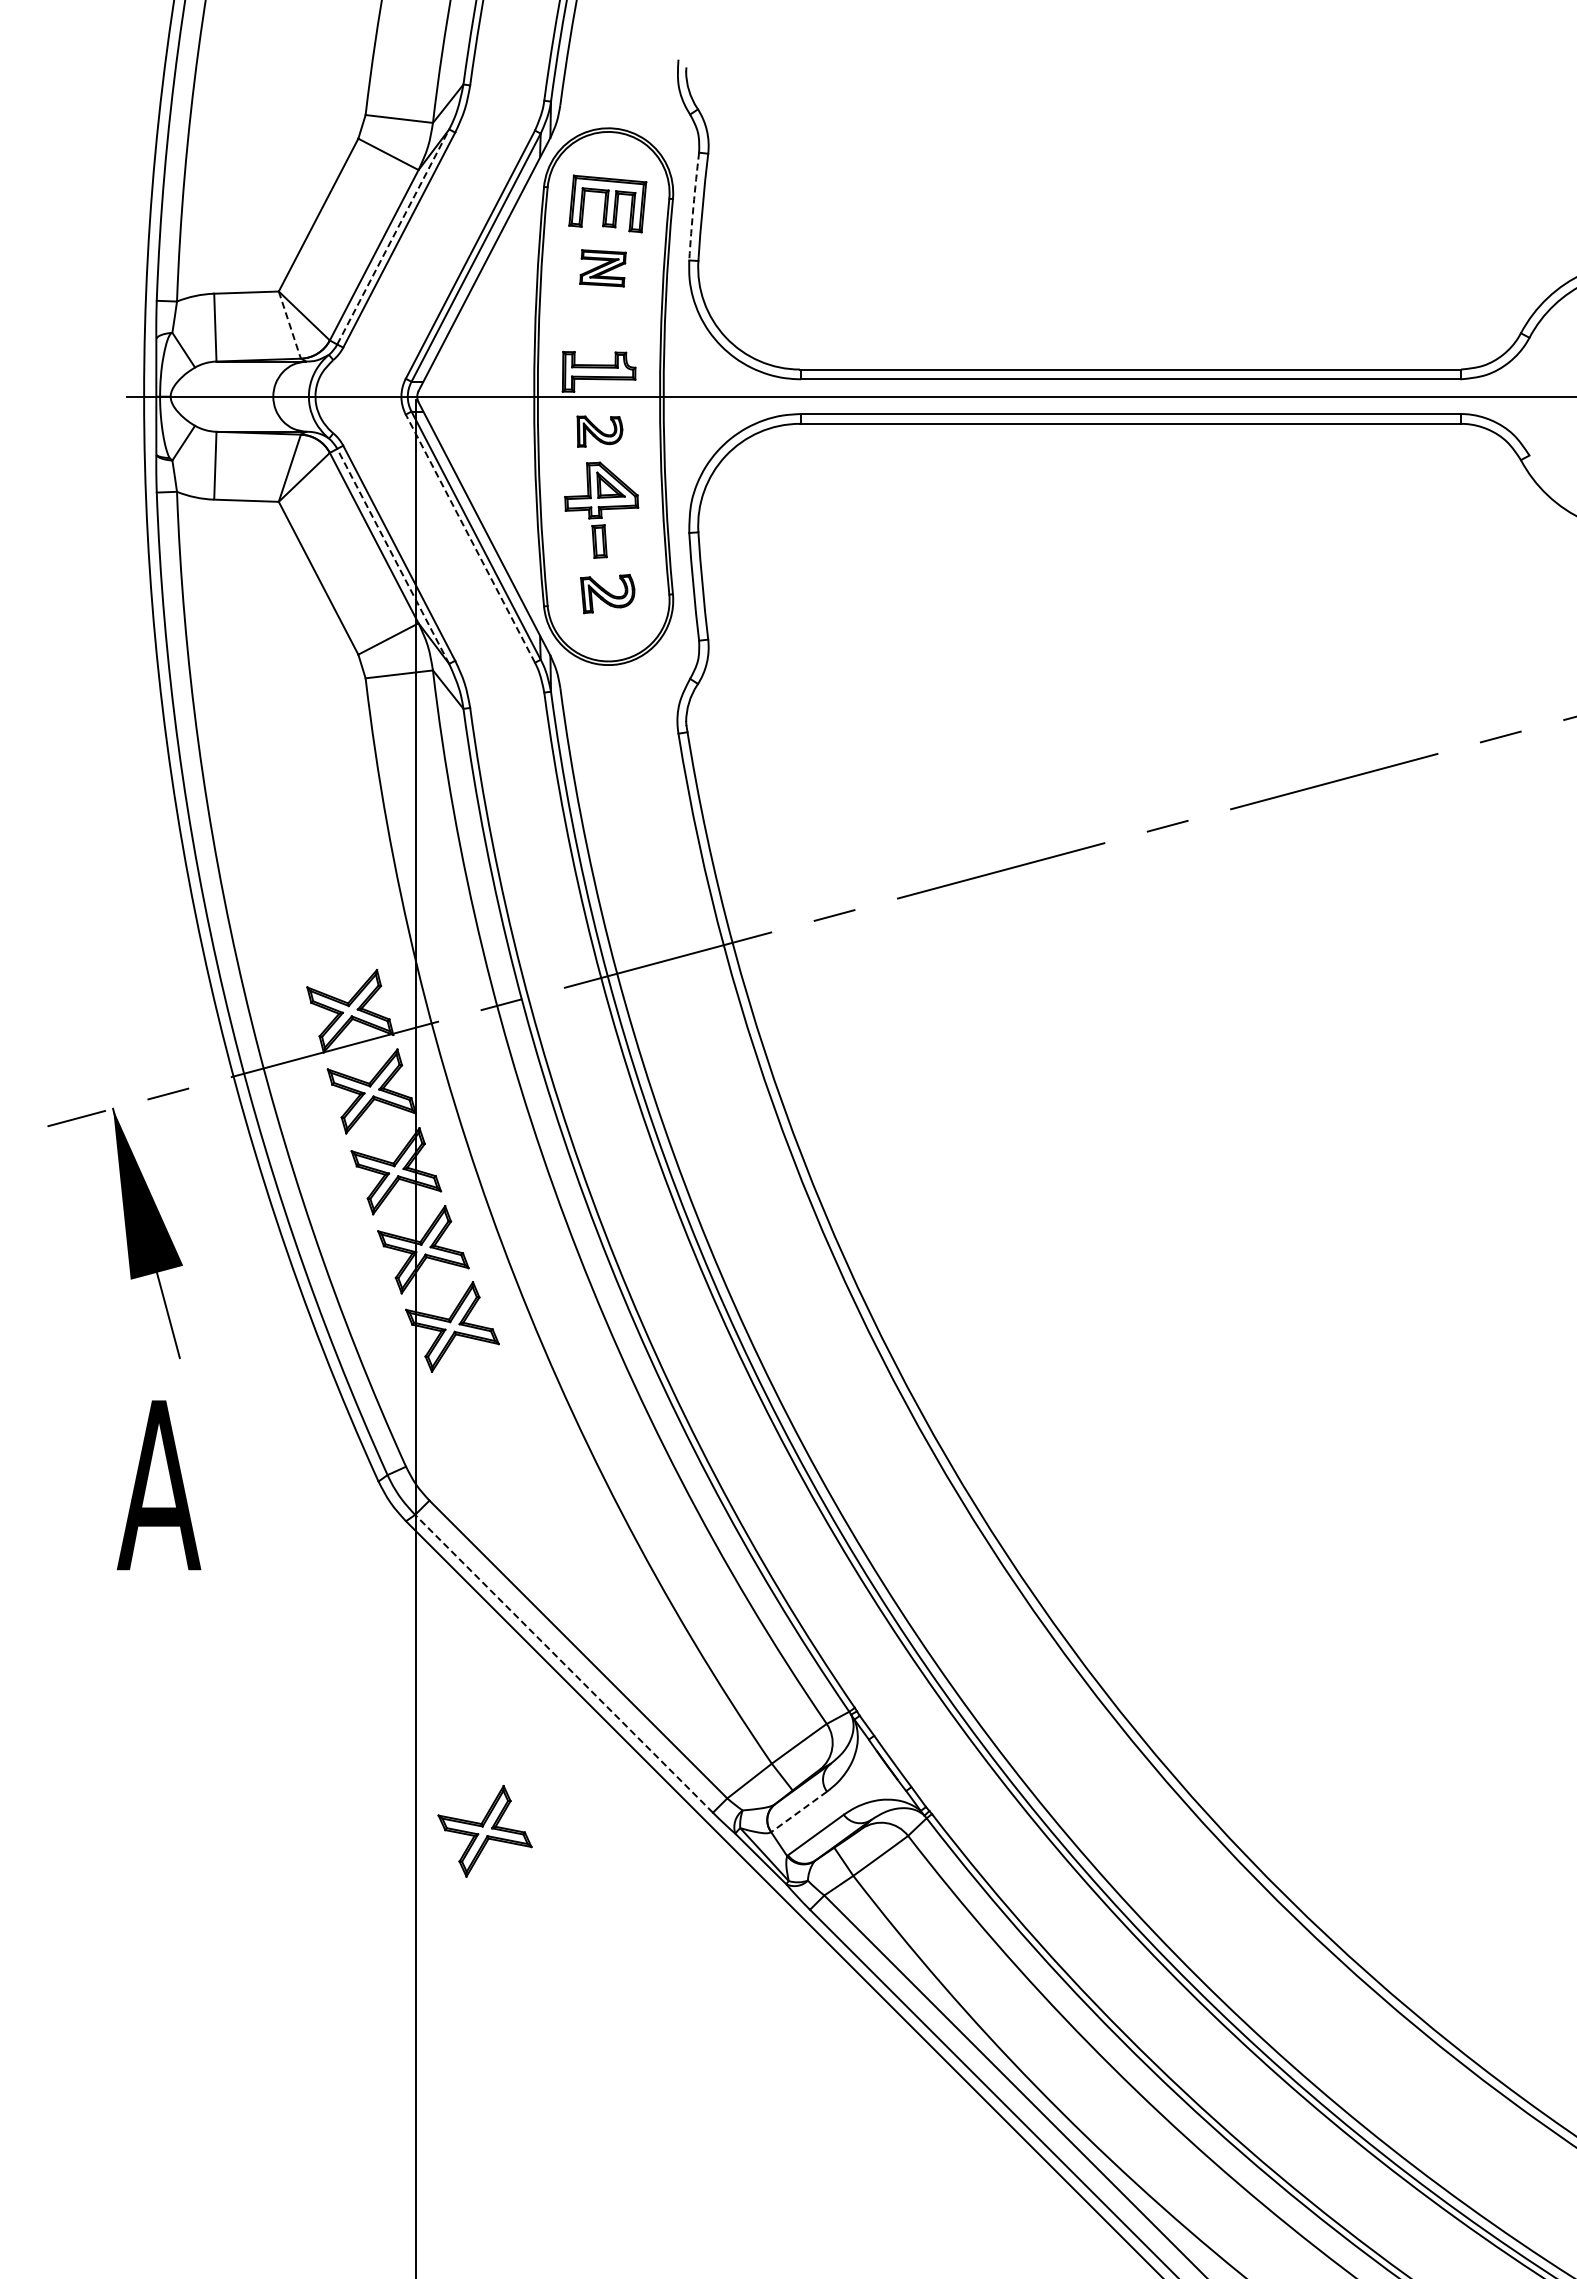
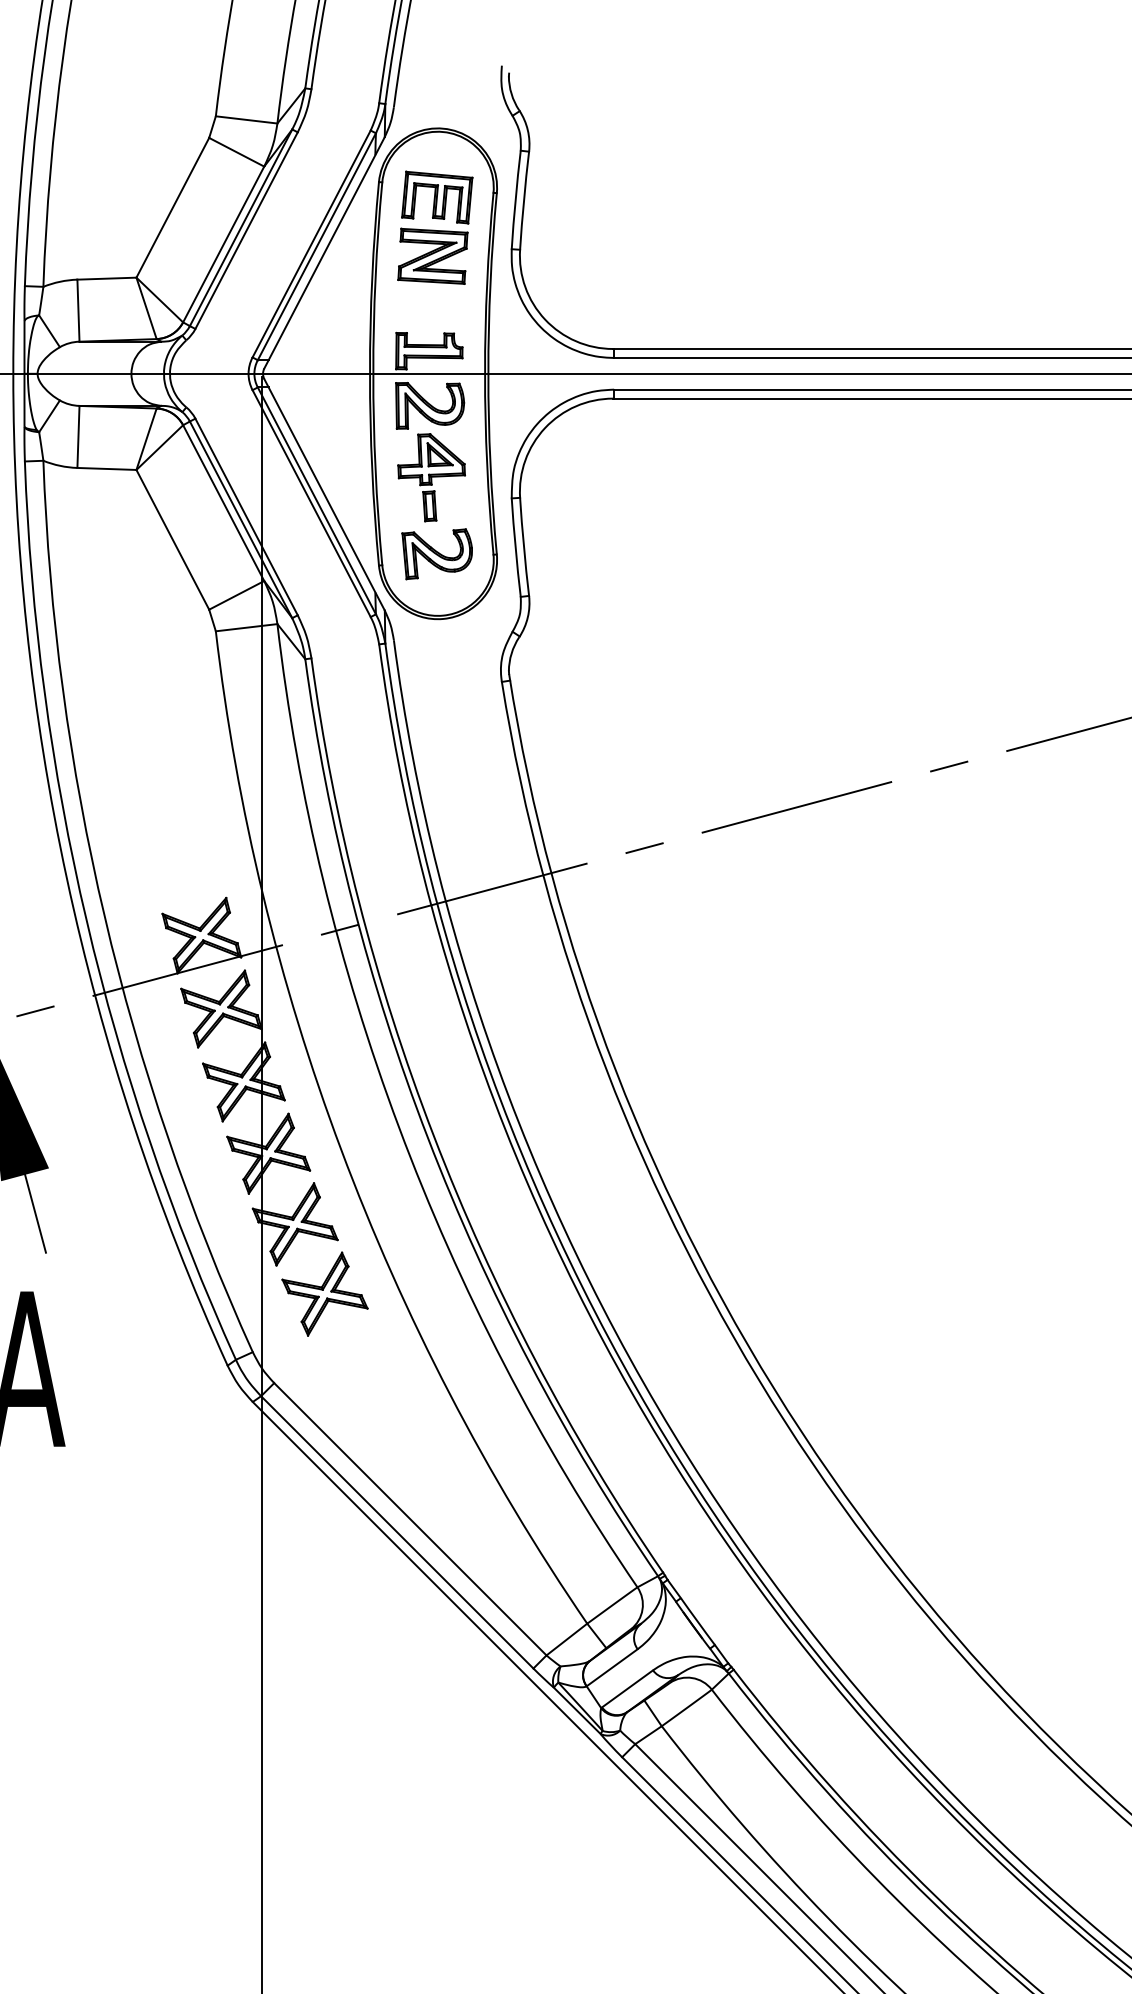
arc: (693, 206) -> (515, 199), dashed -> solid
line: (393, 236) -> (241, 227), dashed -> solid
part: (602, 268) -> (432, 256), size x1.67
line: (290, 325) -> (147, 308), dashed -> solid
part: (599, 431) -> (429, 405), size x1.67
line: (470, 538) -> (311, 503), dashed -> solid
line: (393, 555) -> (241, 519), dashed -> solid
part: (607, 593) -> (436, 553), size x1.43
line: (564, 1663) -> (397, 1532), dashed -> solid
line: (798, 1812) -> (611, 1668), dashed -> solid
part: (484, 1831) -> (324, 1294), moved

